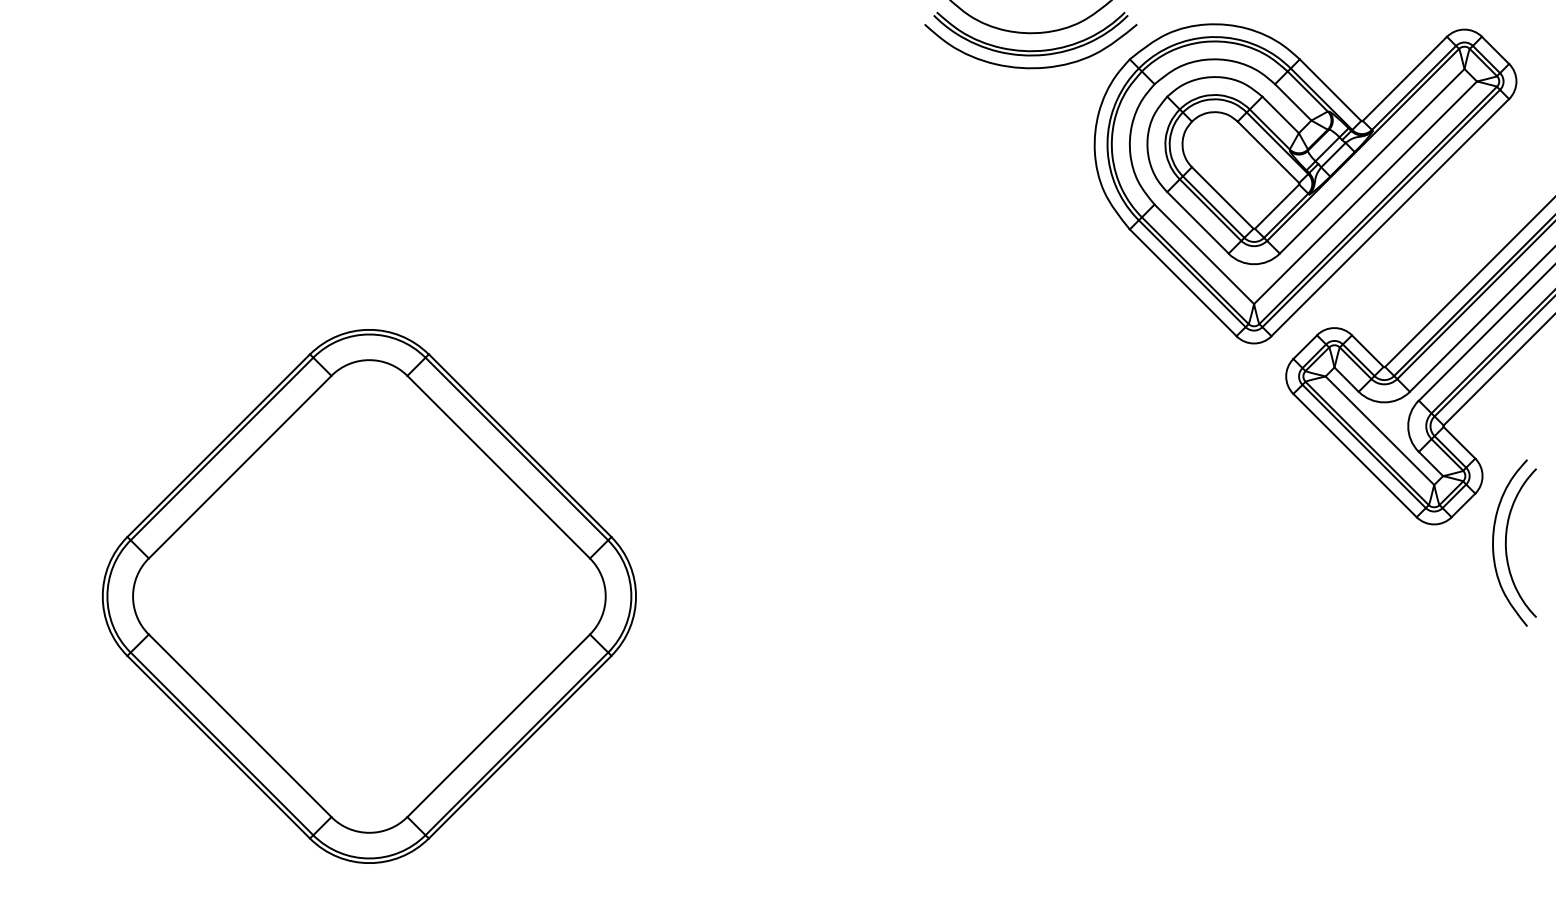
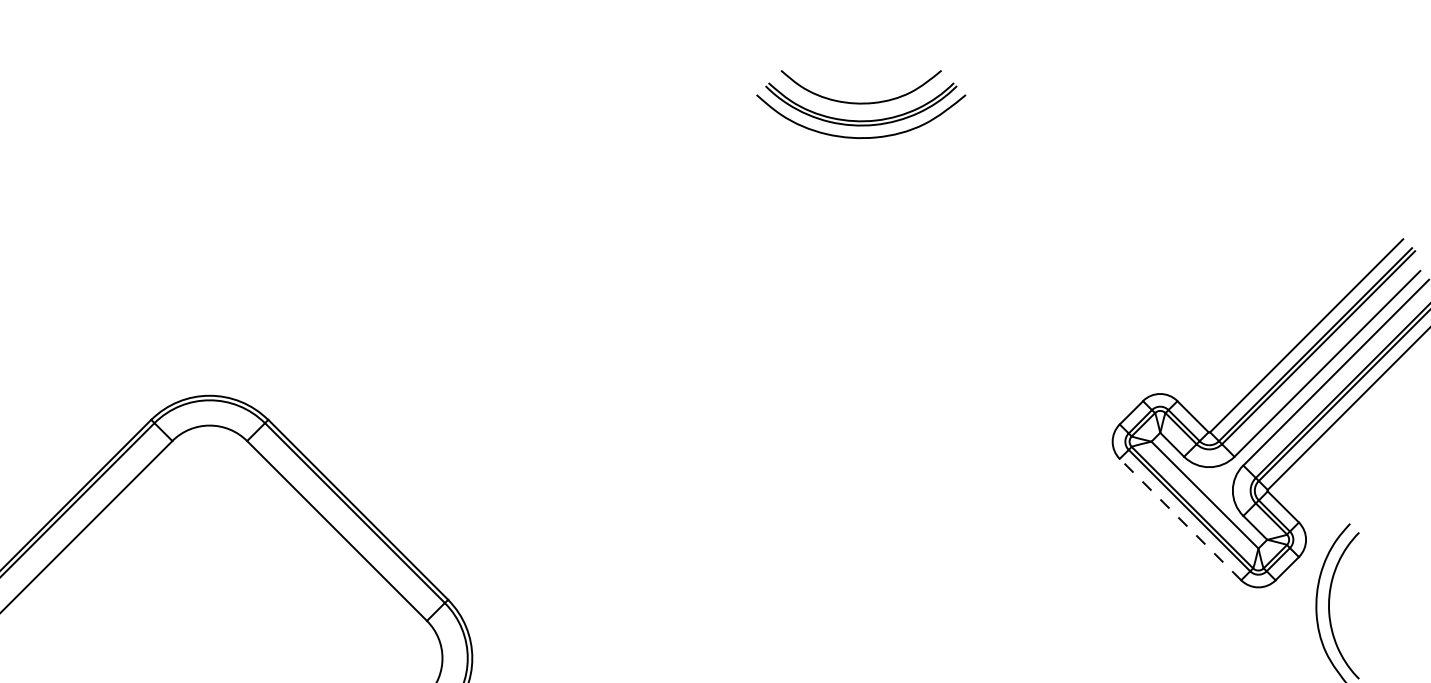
part: (1305, 183) -> (1131, 251), removed
line: (1354, 455) -> (1179, 519), solid -> dashed

